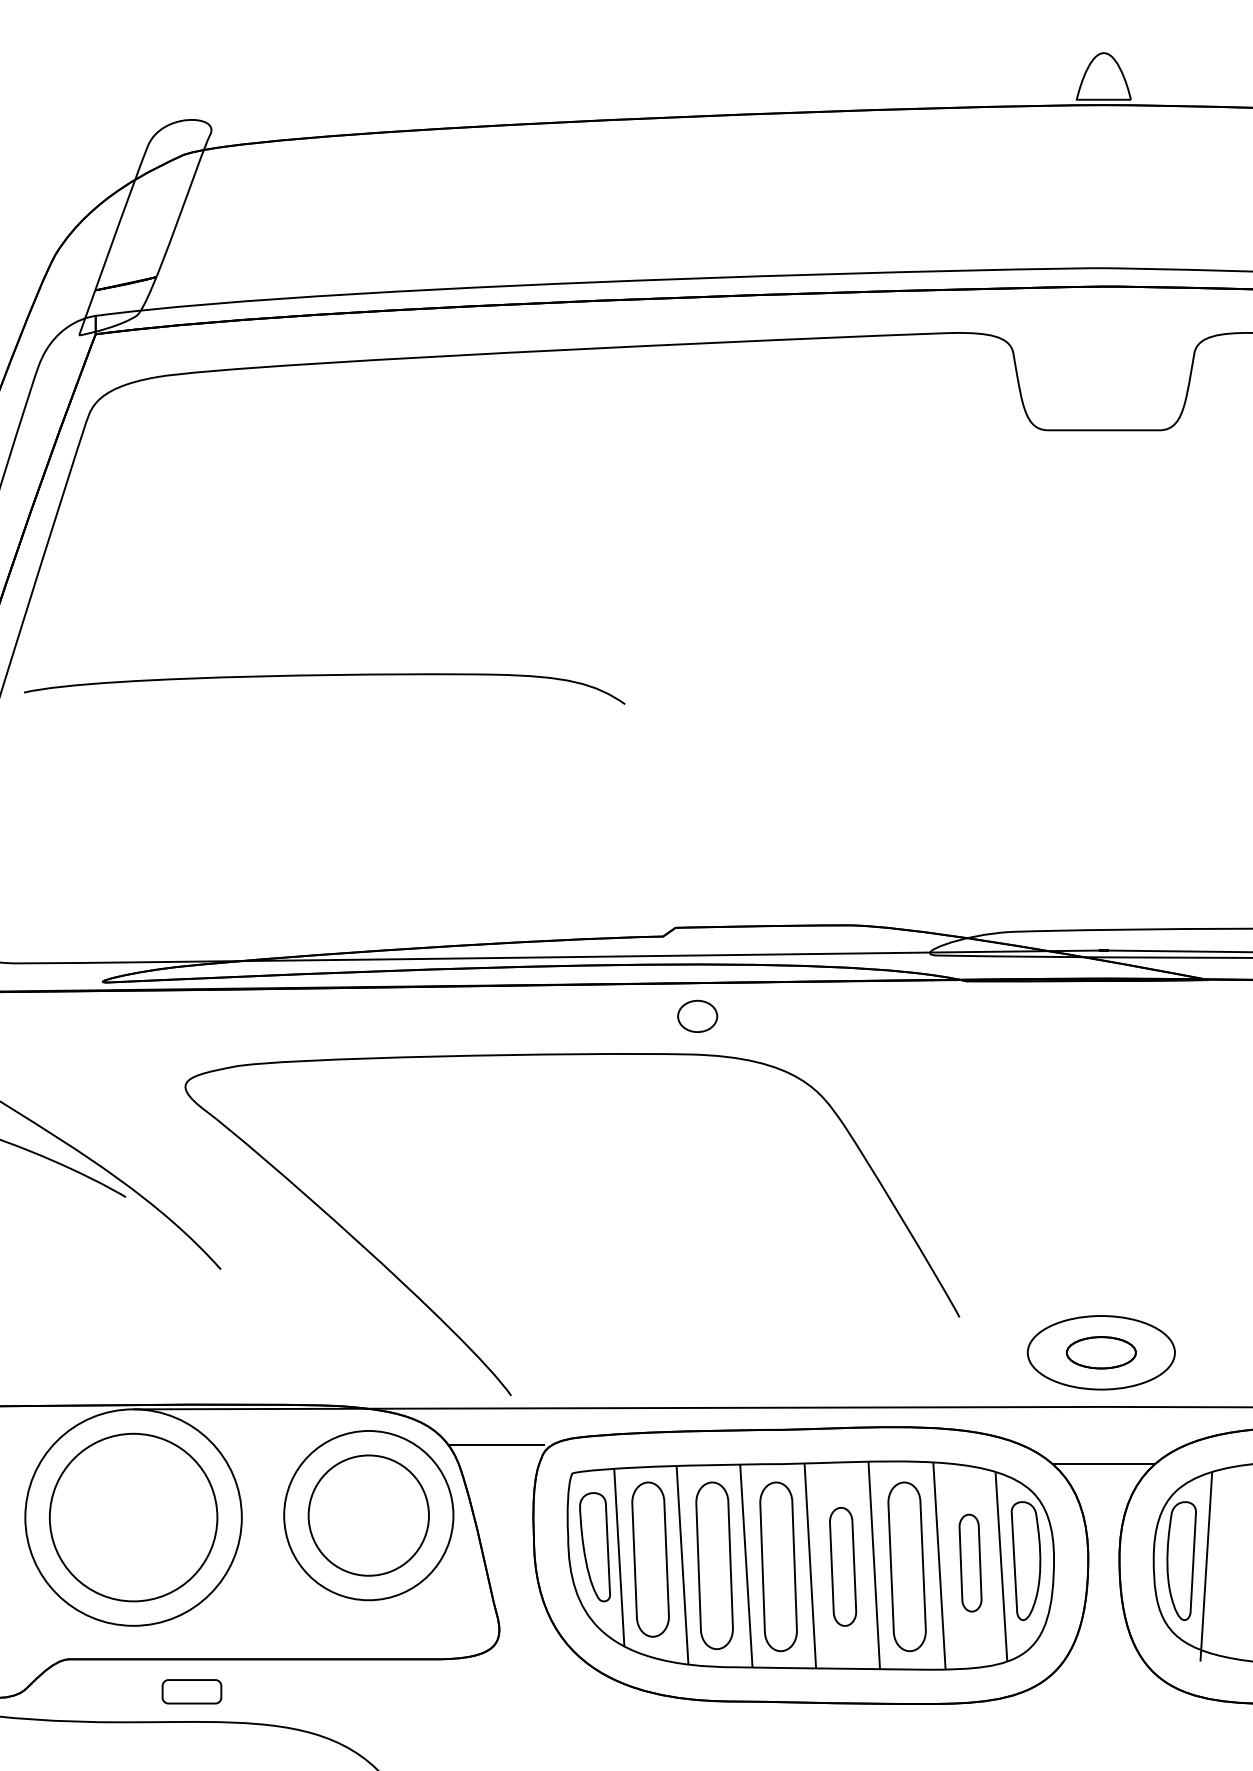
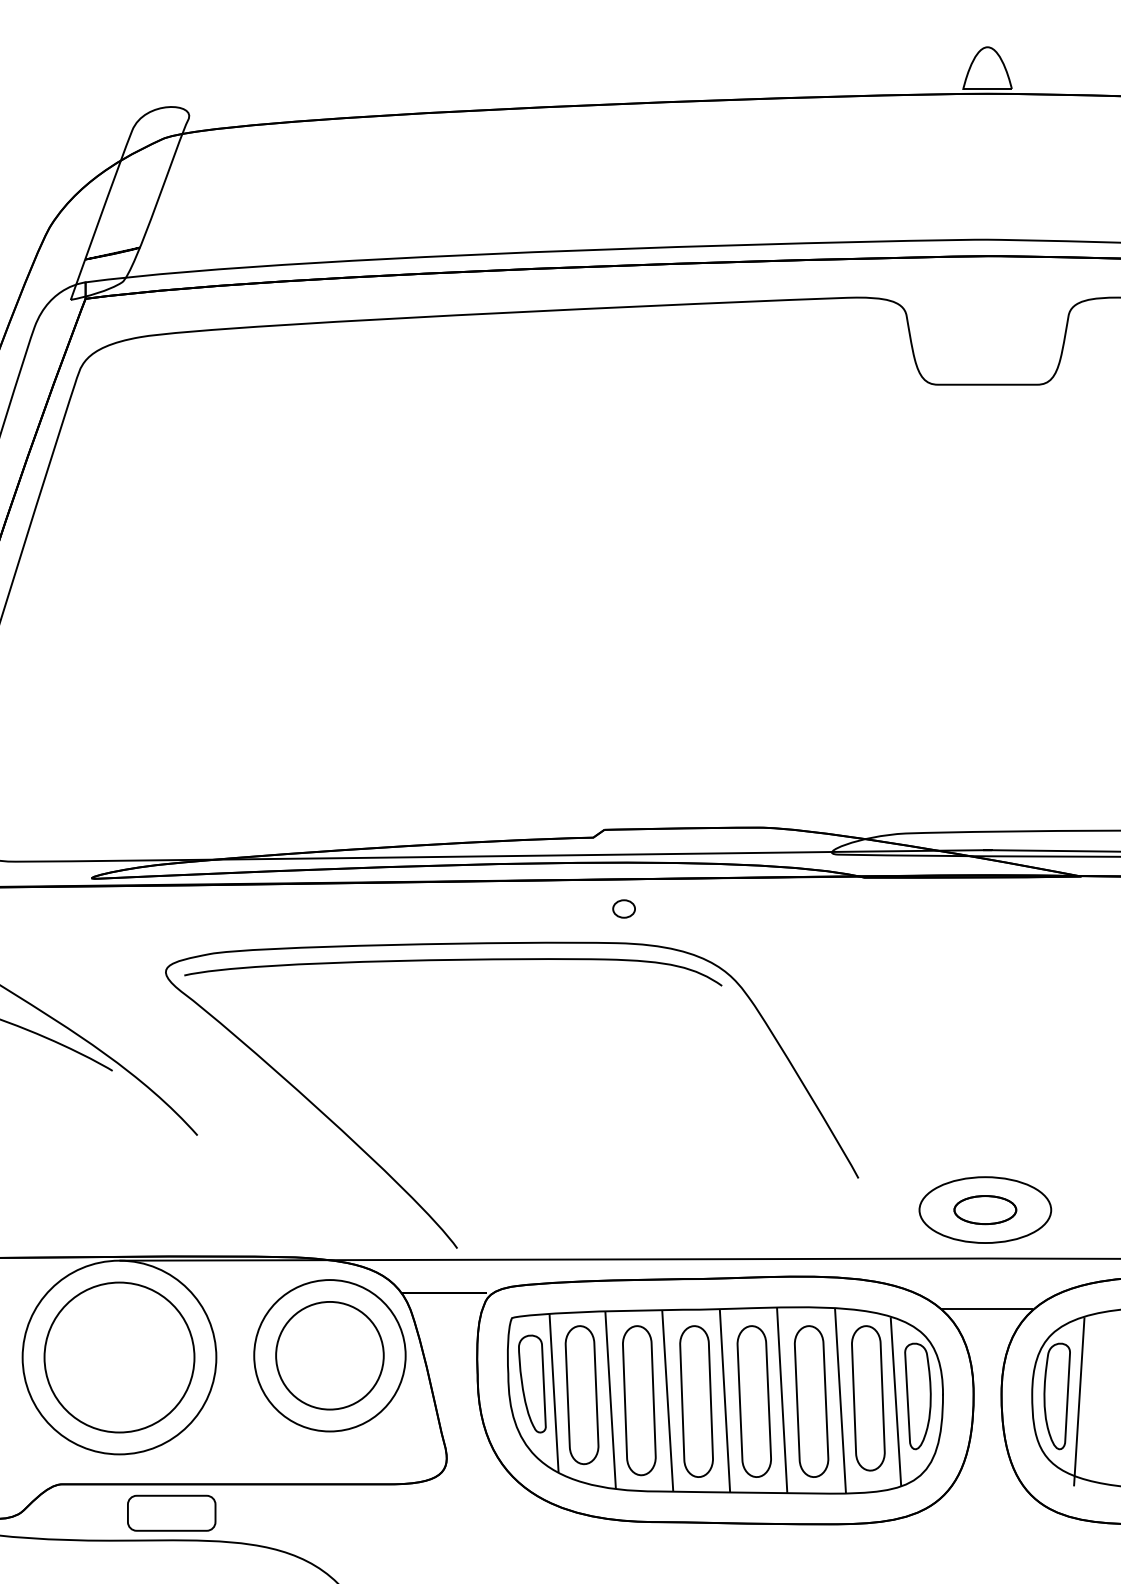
curve: (324, 676) -> (453, 961), moved
part: (697, 1015) -> (624, 908), size x0.62
part: (970, 1562) -> (868, 1397), size x1.67
part: (842, 1566) -> (753, 1401), size x1.43
part: (191, 1691) -> (171, 1513), size x1.67

